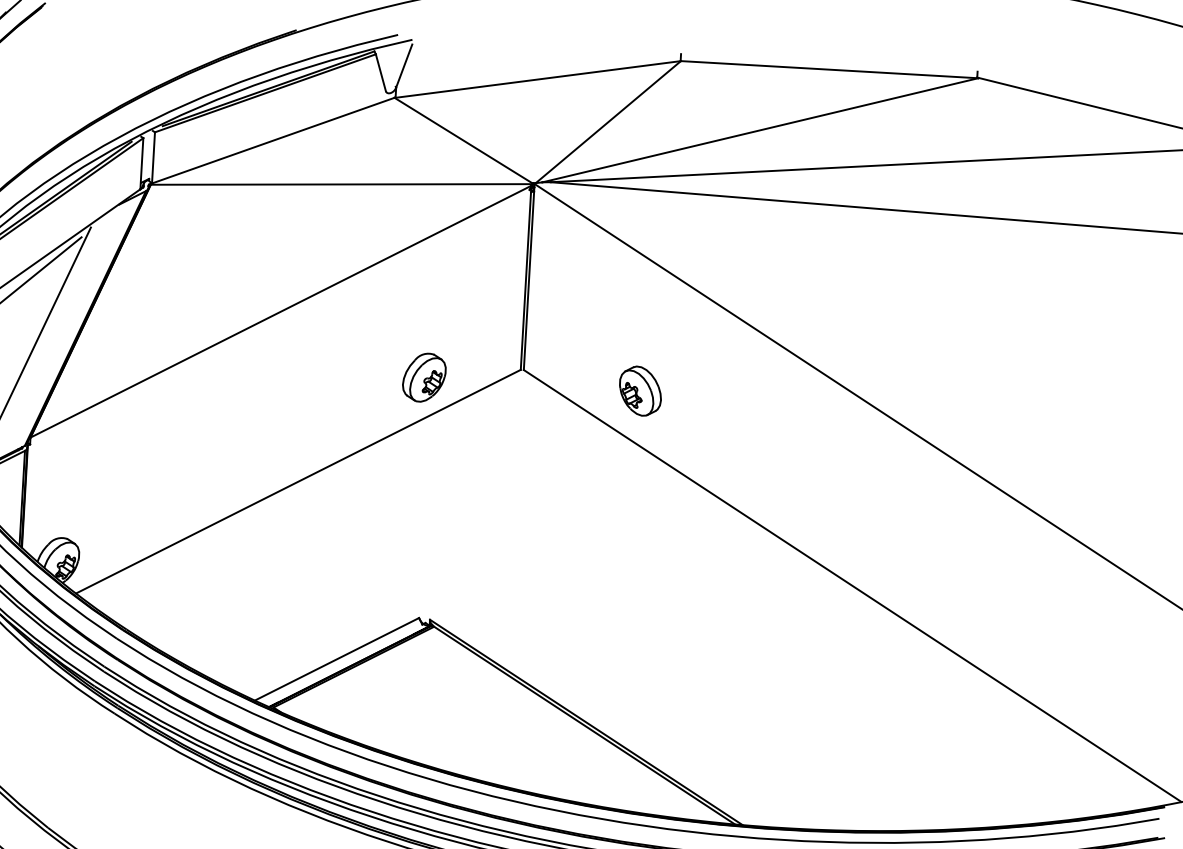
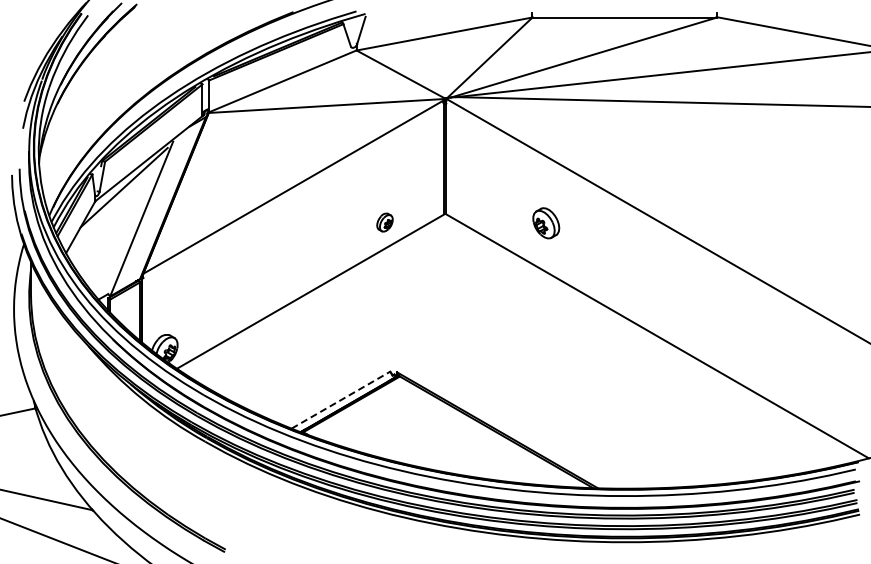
part: (423, 377) -> (384, 222), size x0.6
part: (640, 391) -> (546, 223), moved
line: (336, 659) -> (340, 400), solid -> dashed

